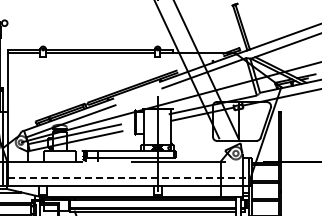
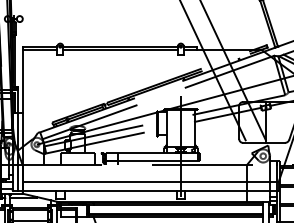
line: (129, 178) -> (151, 182), dashed -> solid

